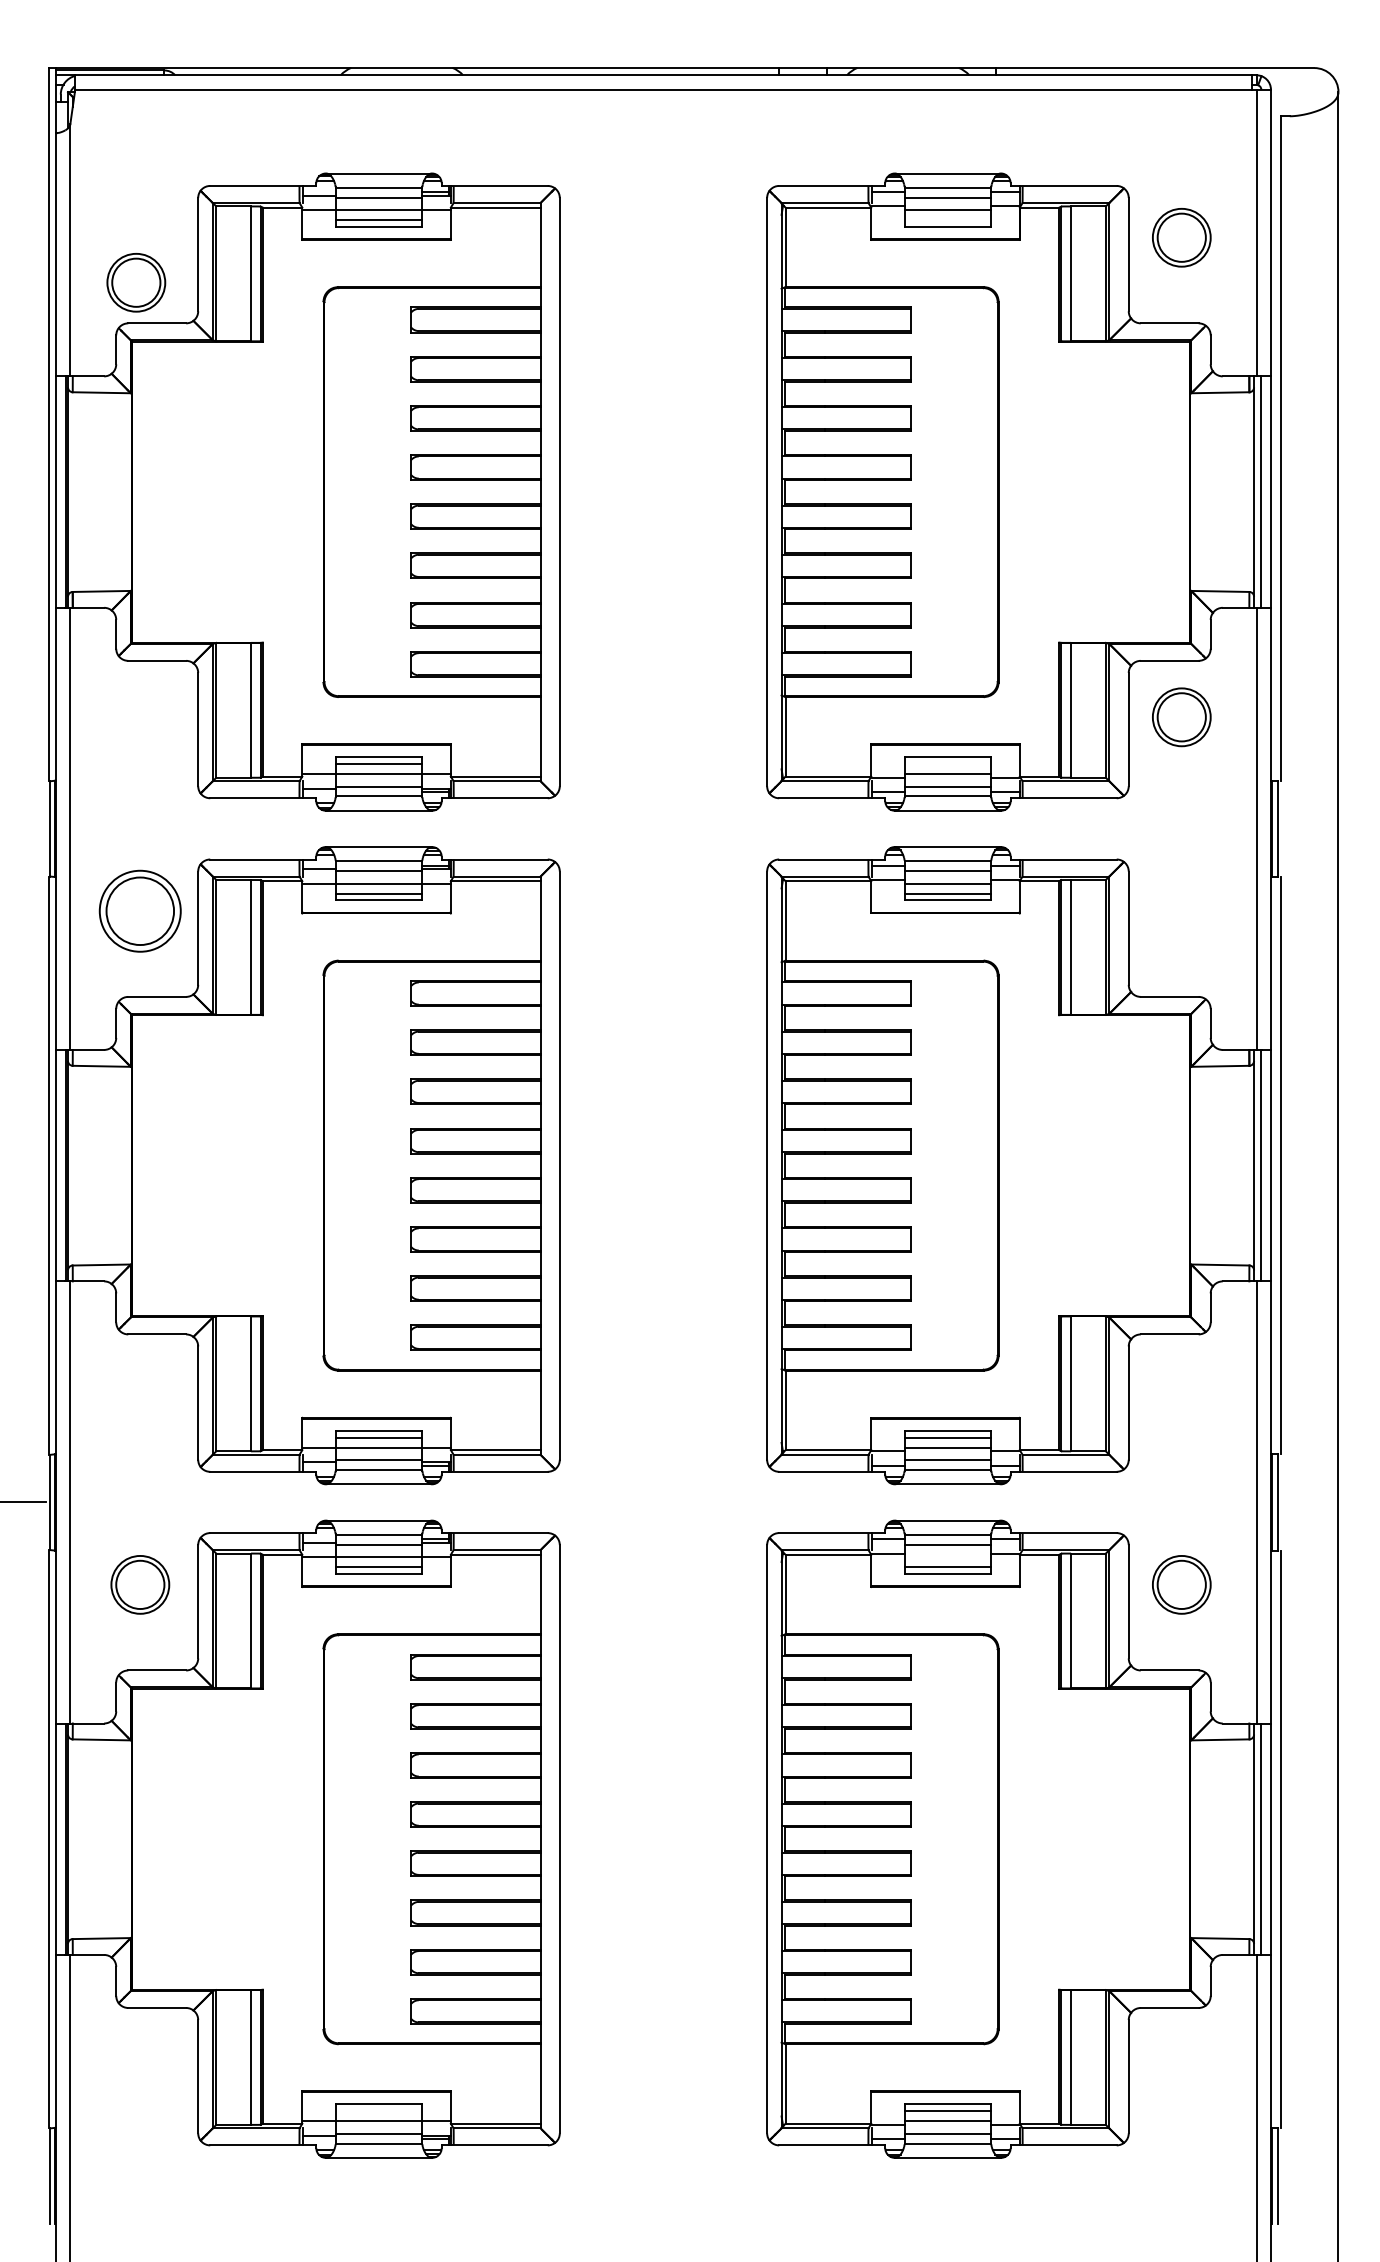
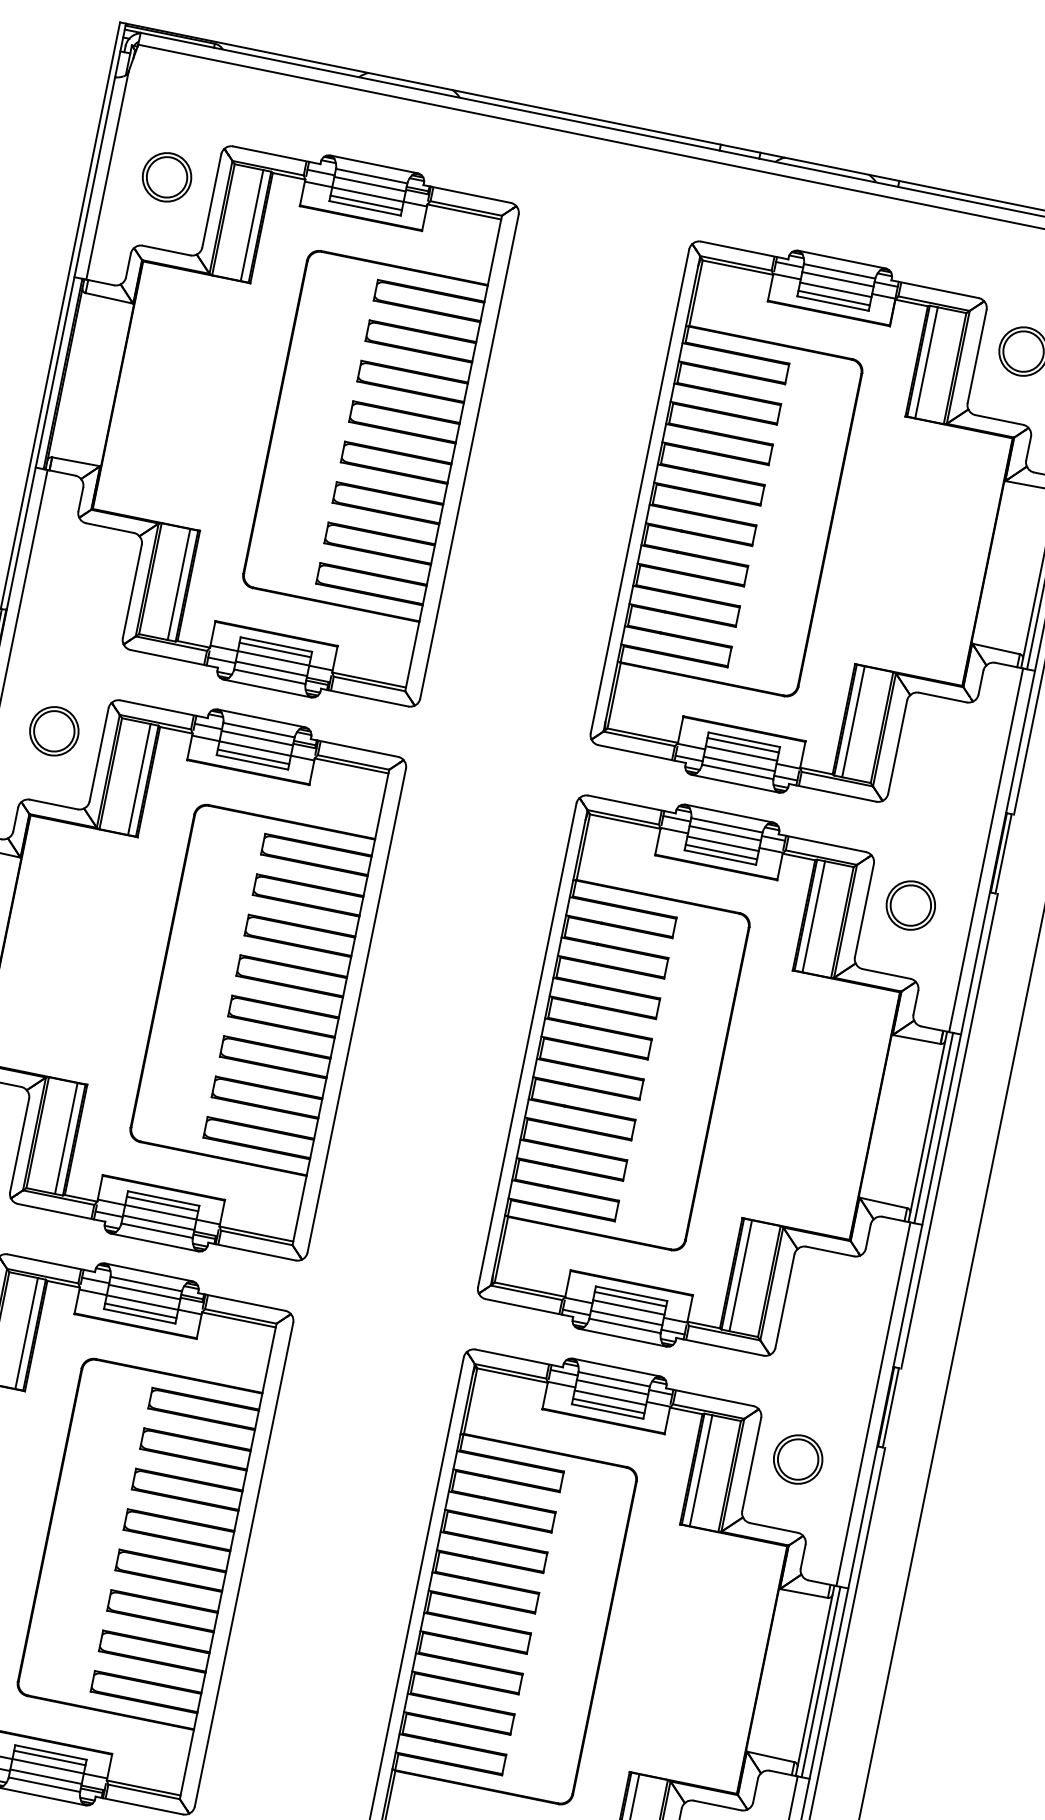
line: (947, 220) -> (833, 298), added
part: (136, 282) -> (167, 177), moved
part: (1181, 717) -> (910, 905), moved
line: (947, 763) -> (742, 744), added
part: (140, 911) -> (54, 731), size x0.71
line: (947, 1557) -> (610, 1397), added
line: (378, 2111) -> (49, 1758), added

